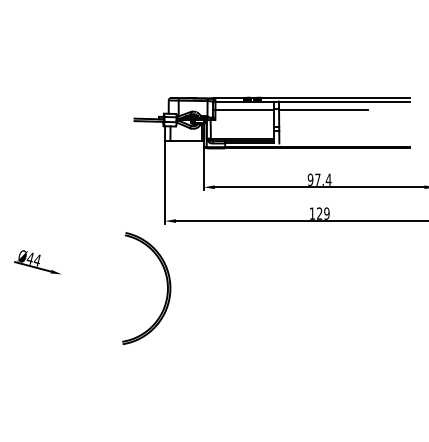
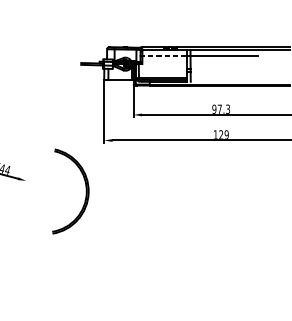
line: (244, 109) -> (164, 56), solid -> dashed
text: (328, 179) -> (227, 109), 97.4 -> 97.3
part: (166, 284) -> (85, 188), moved

